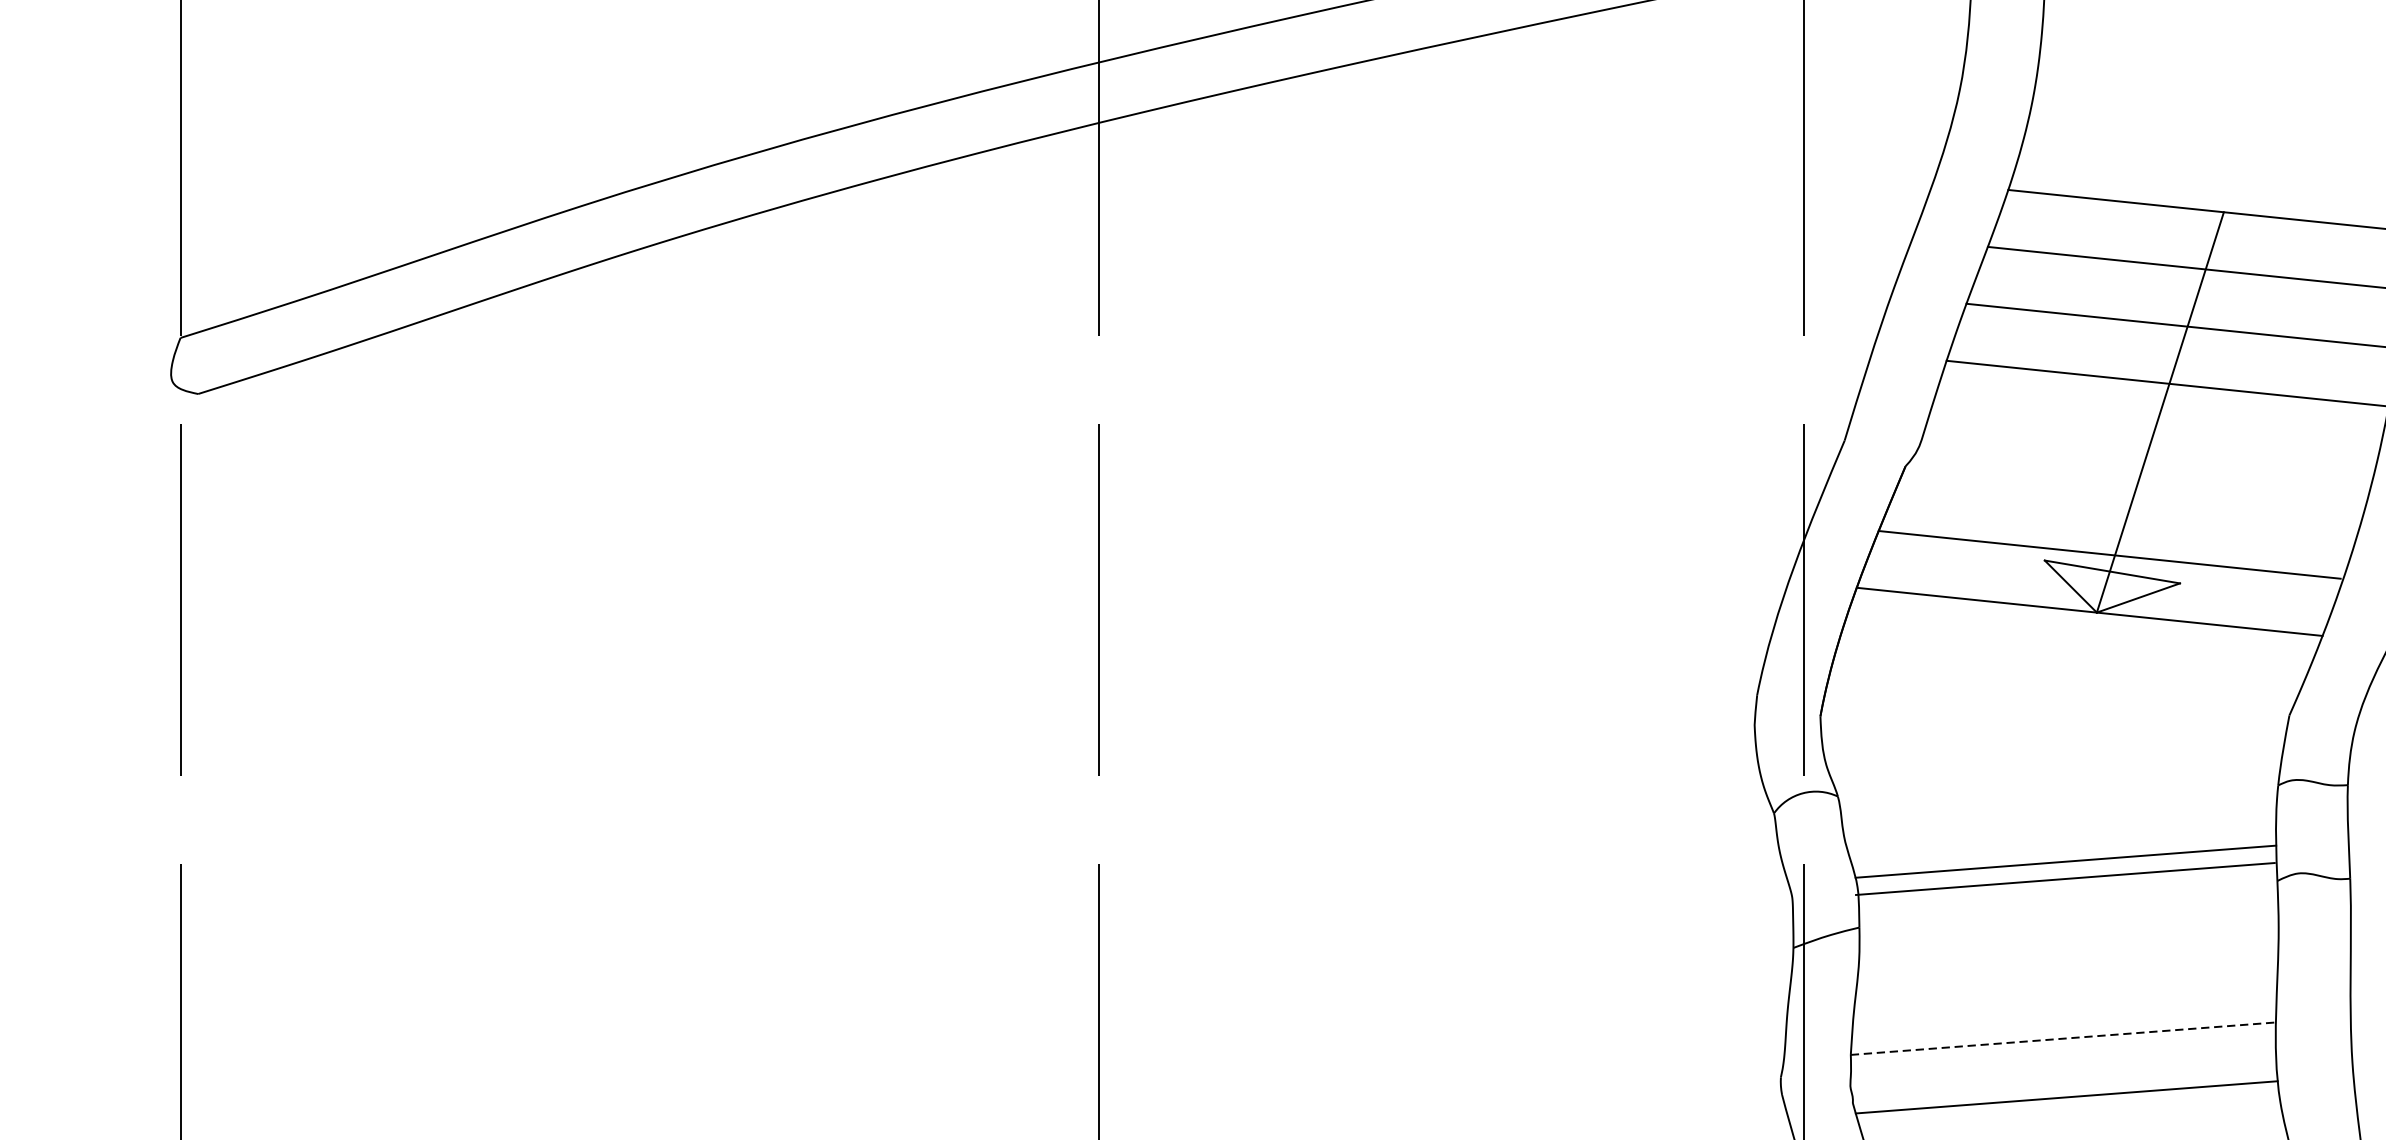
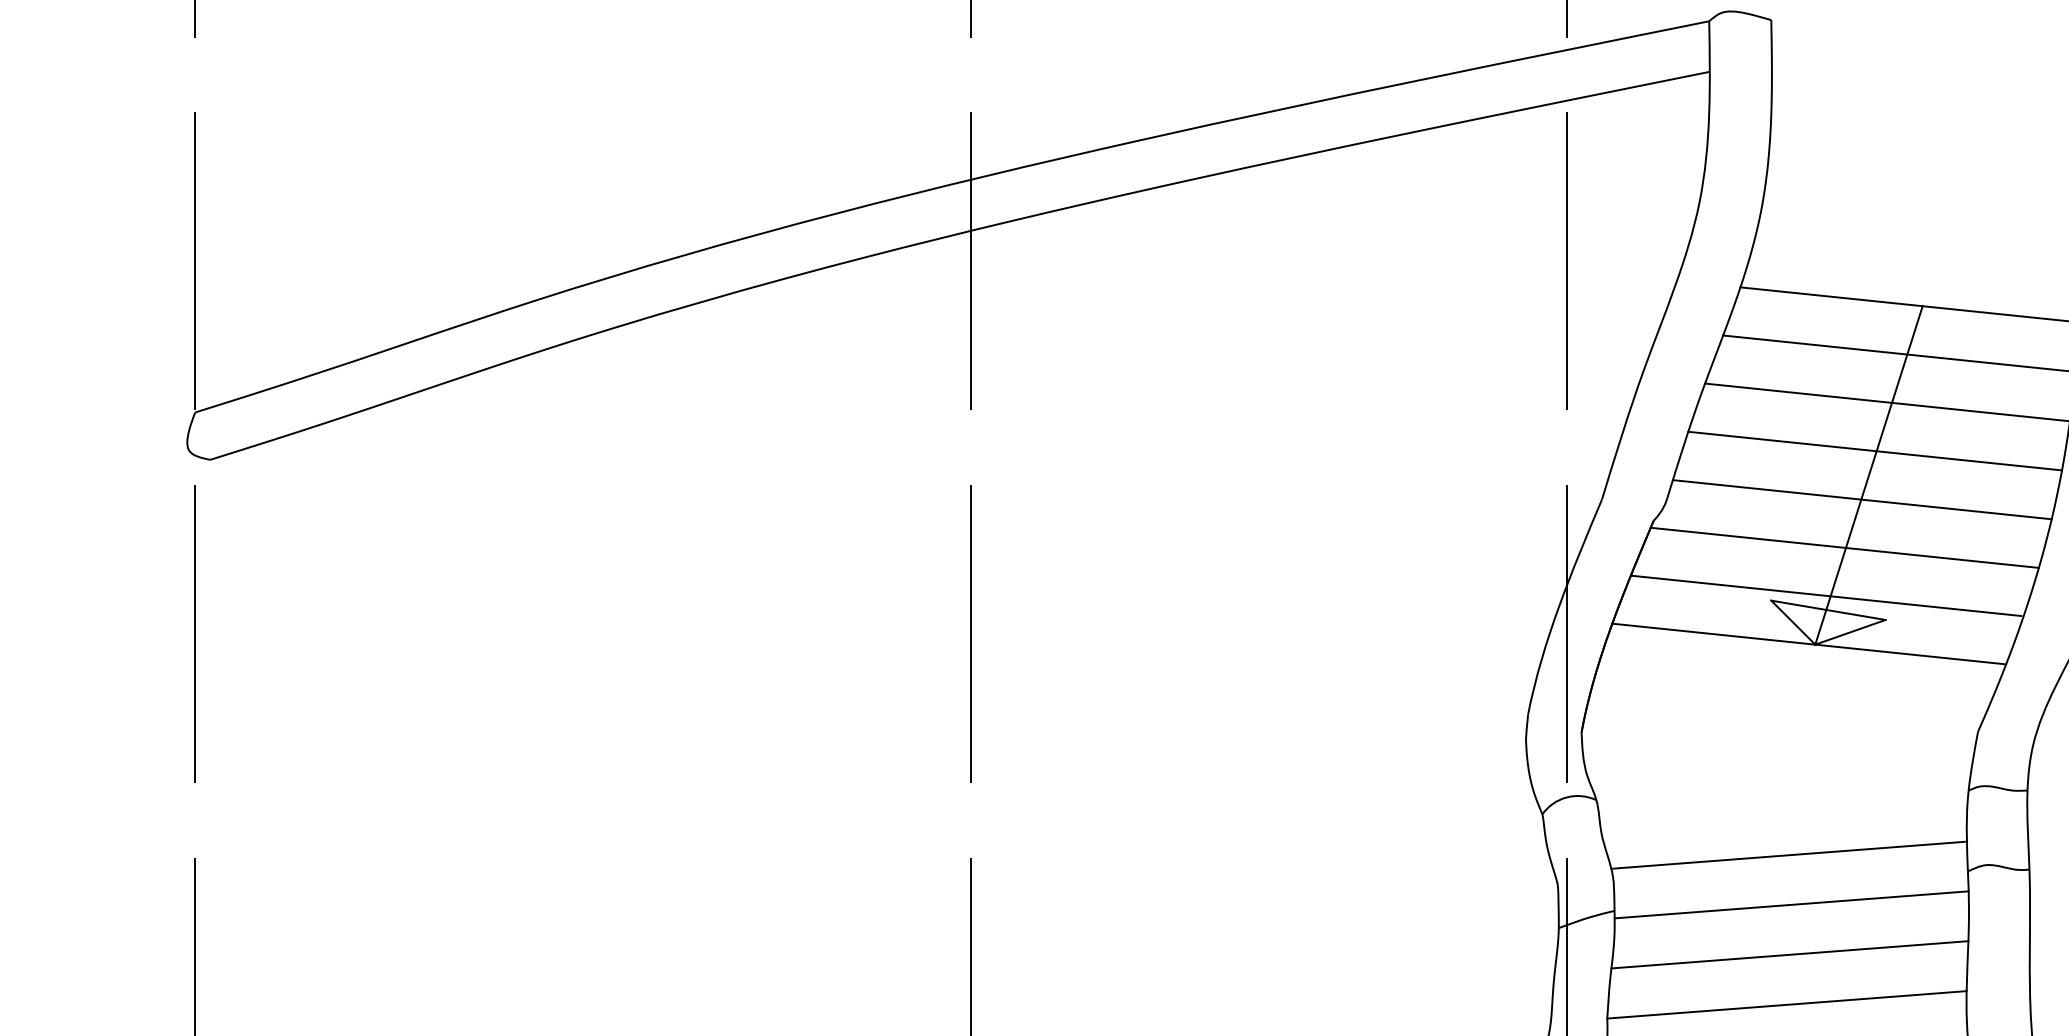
line: (2151, 440) -> (1861, 499), added
line: (2131, 497) -> (1844, 547), added
line: (2065, 878) -> (1791, 904), moved
line: (2066, 979) -> (1789, 954), added
line: (2063, 1038) -> (1787, 1004), dashed -> solid

